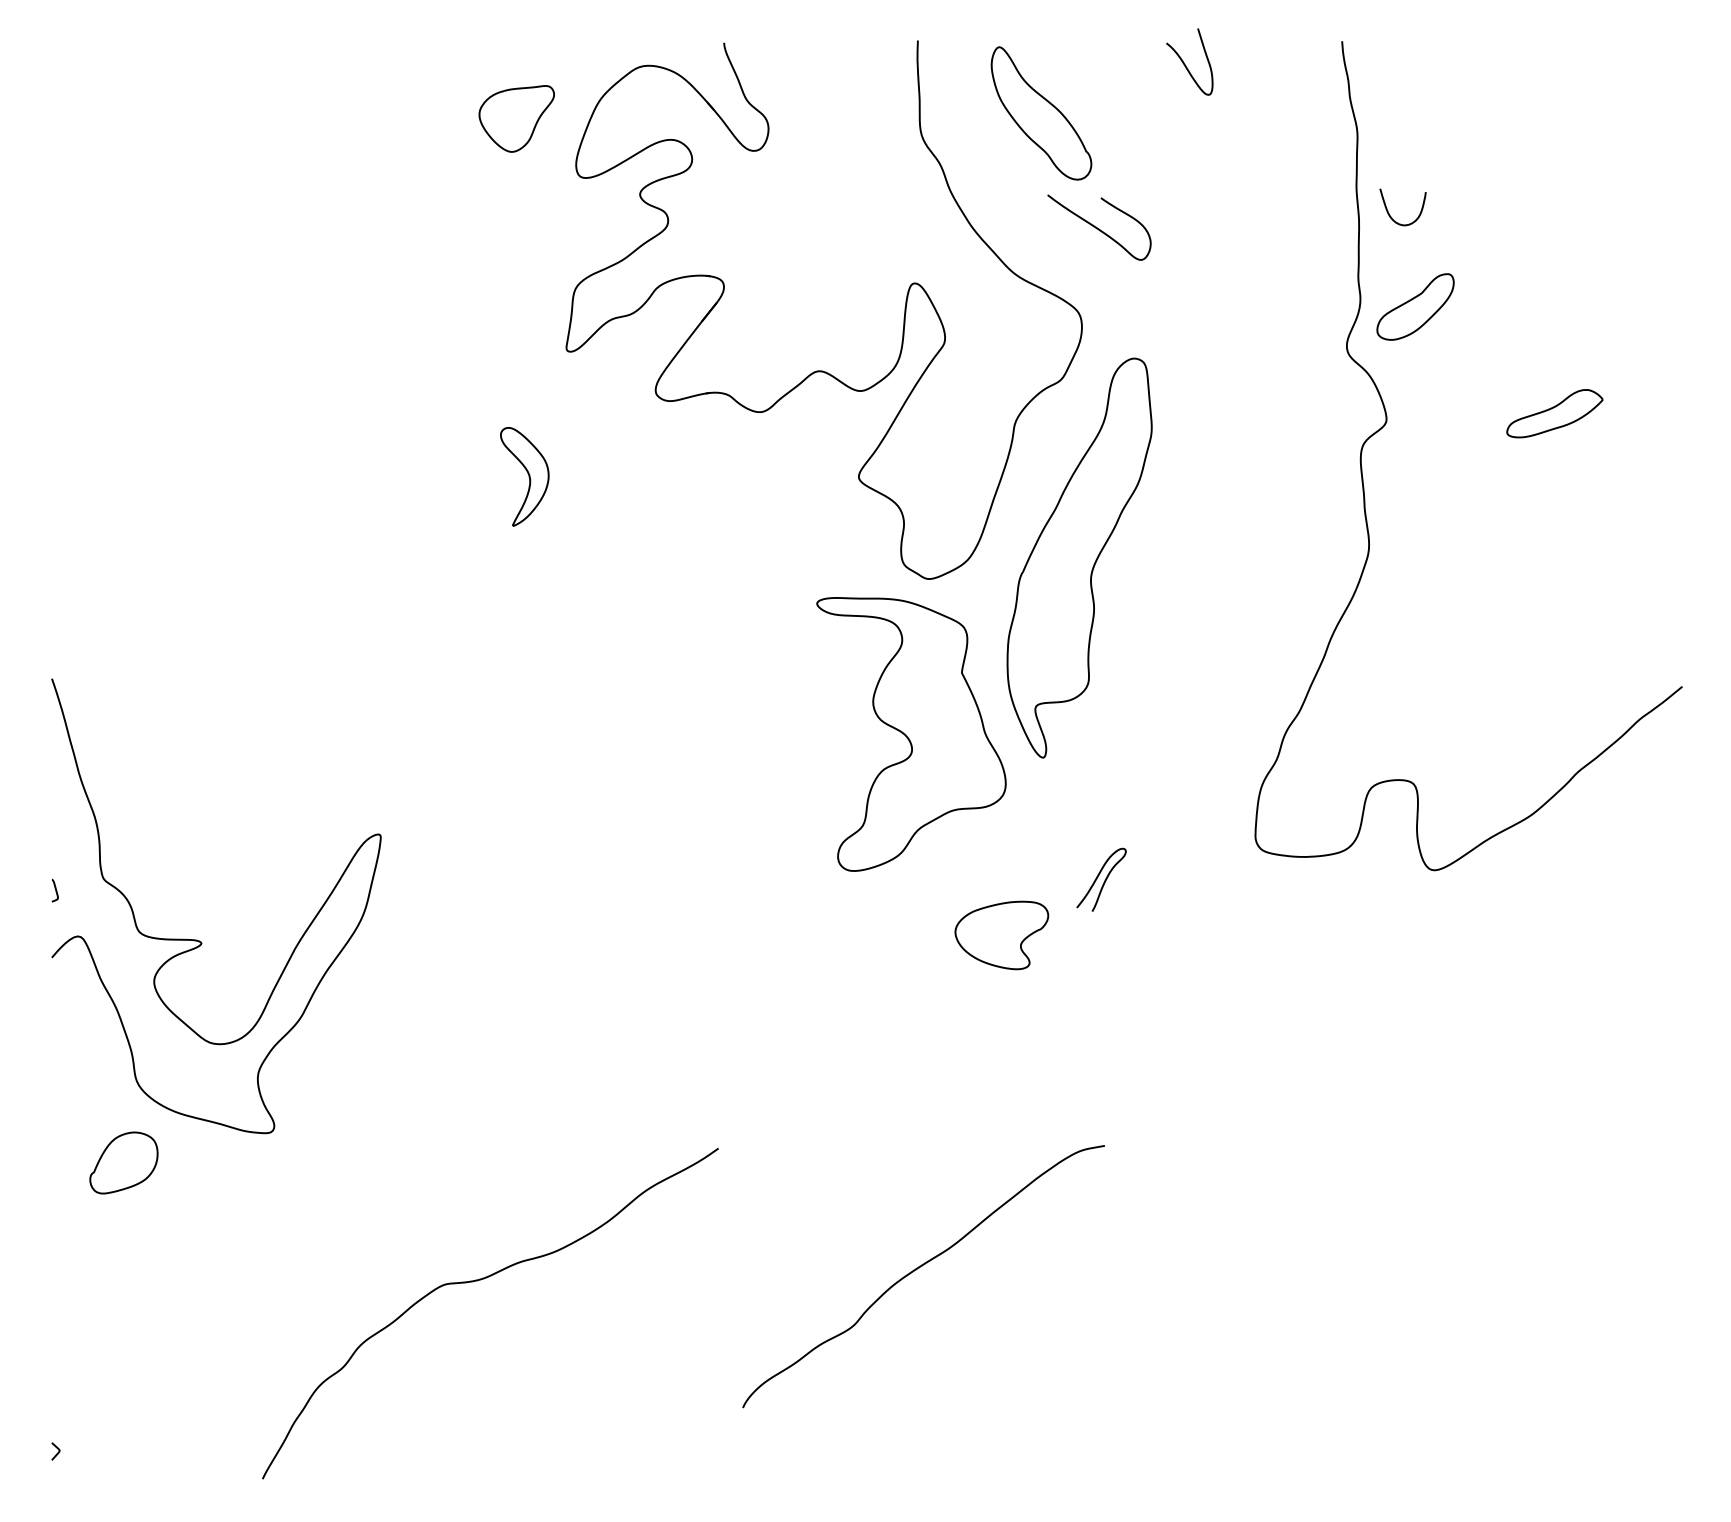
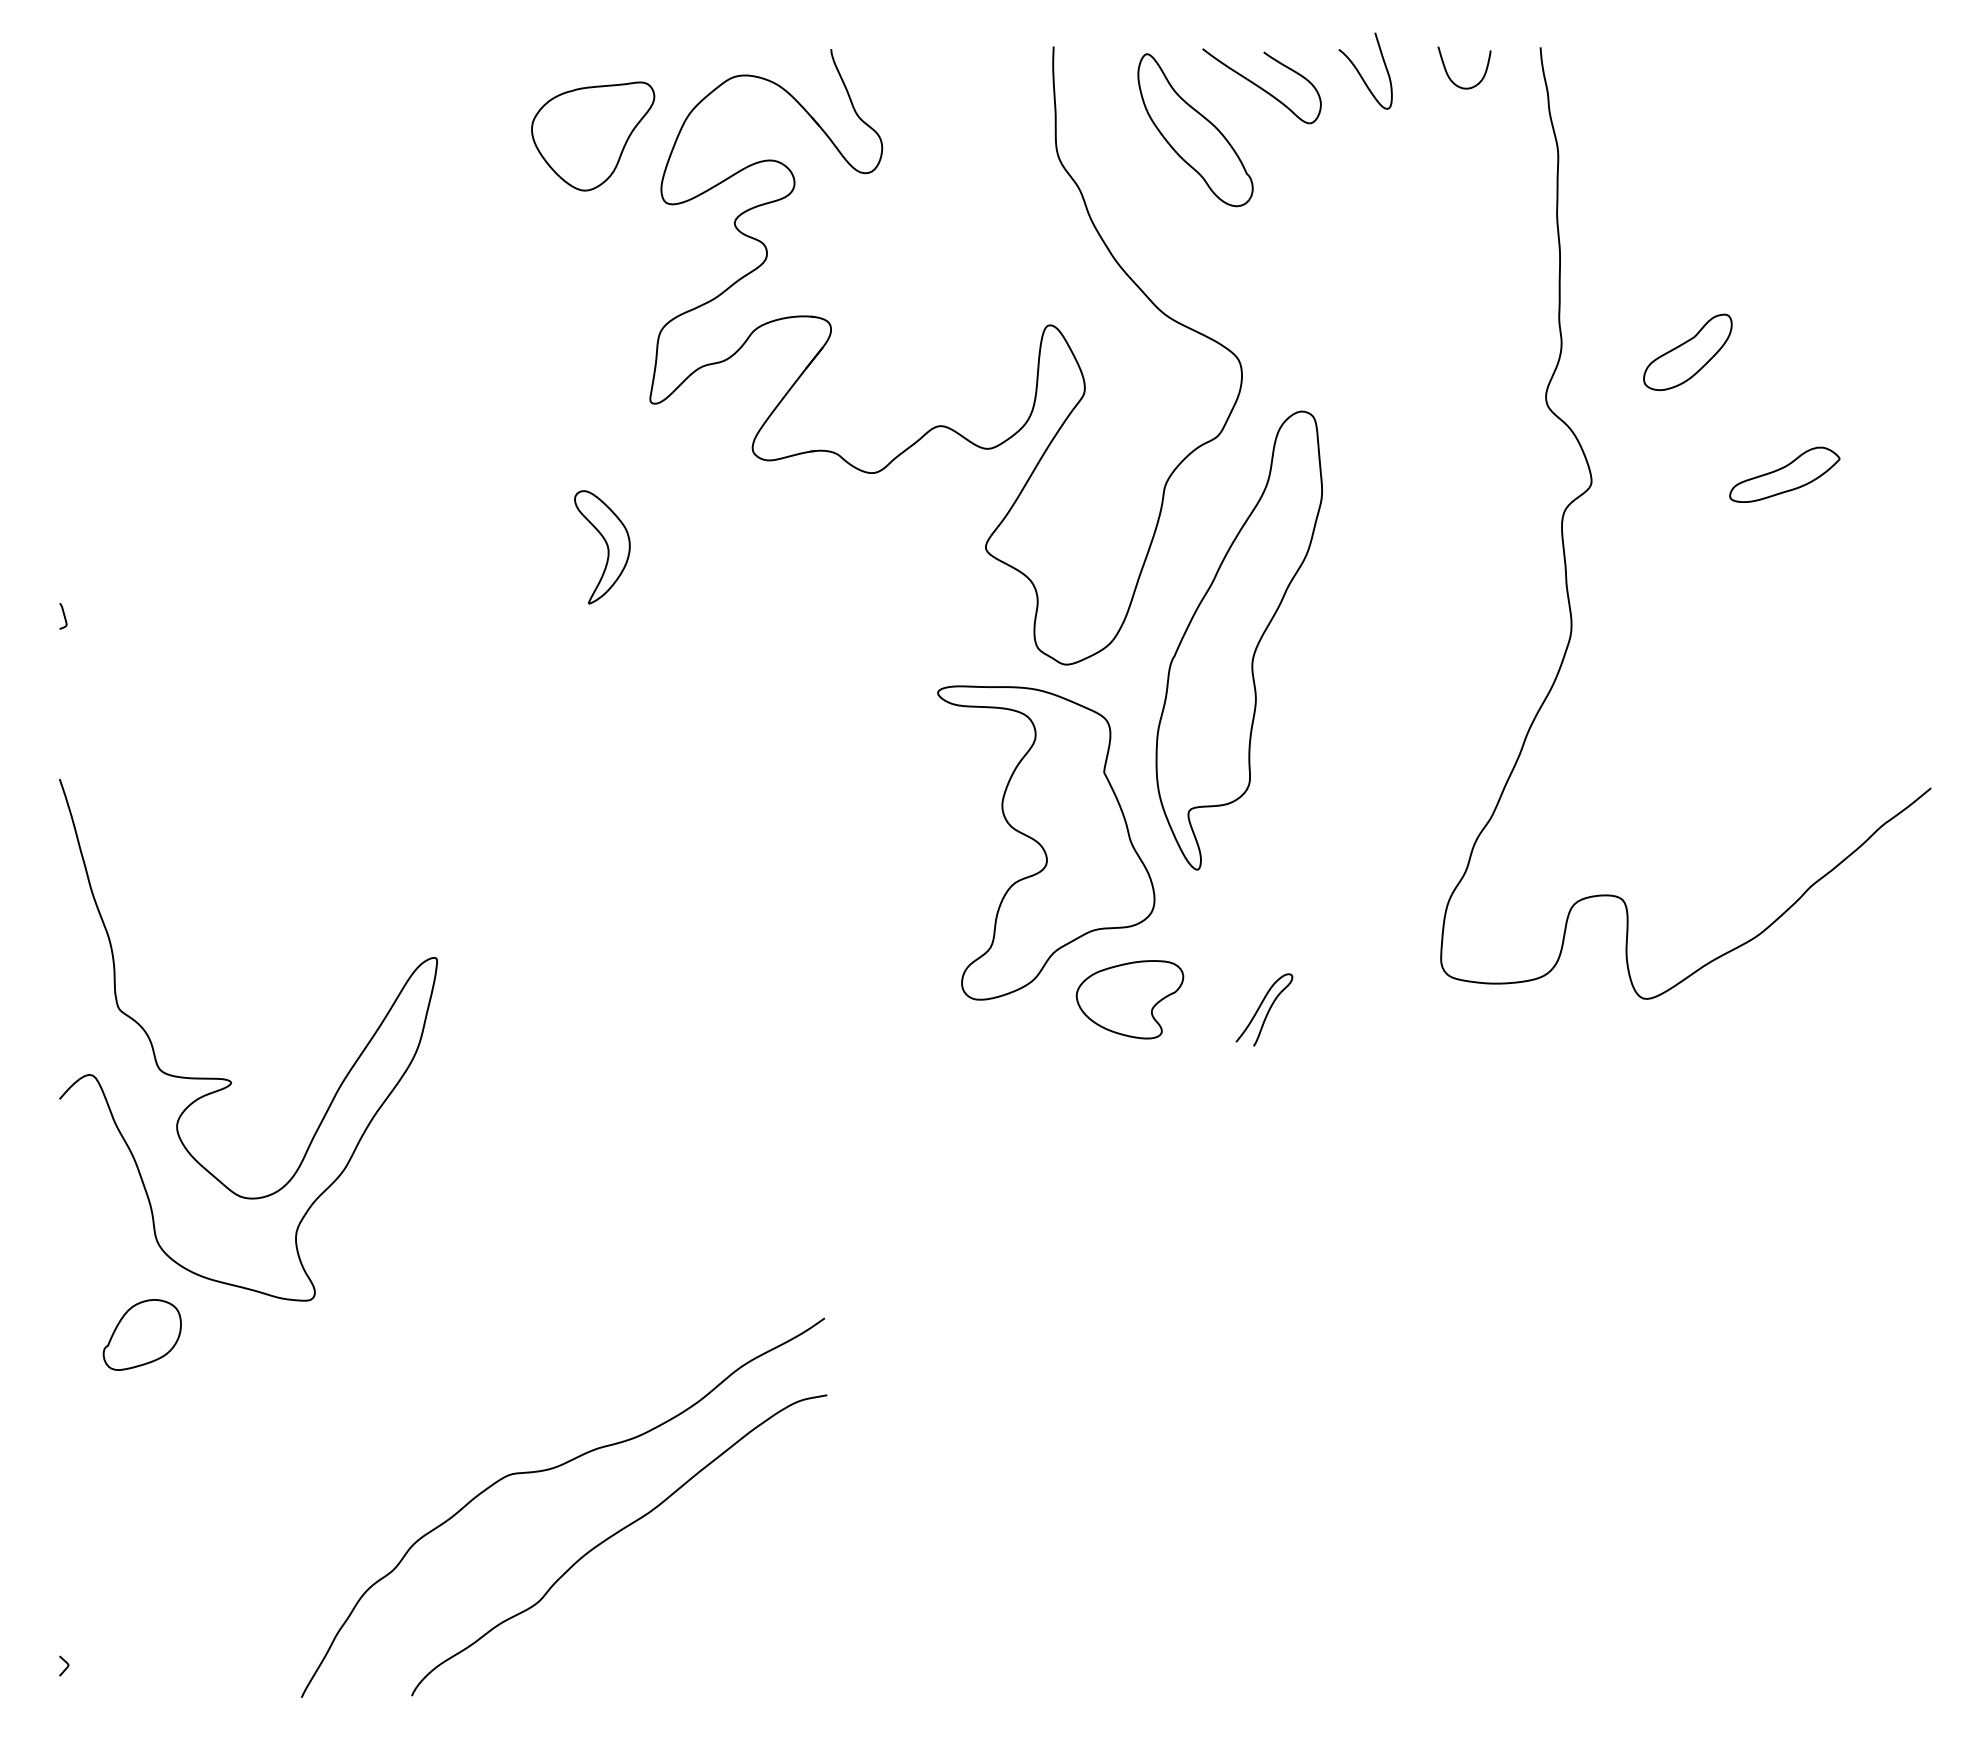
part: (517, 118) -> (593, 136), size x1.43
curve: (1390, 215) -> (1450, 77), moved
curve: (1098, 227) -> (1260, 86), moved
part: (1415, 306) -> (1687, 351), moved
curve: (55, 890) -> (63, 616), moved
part: (1001, 935) -> (1129, 999), moved
curve: (918, 1268) -> (613, 1536), moved

